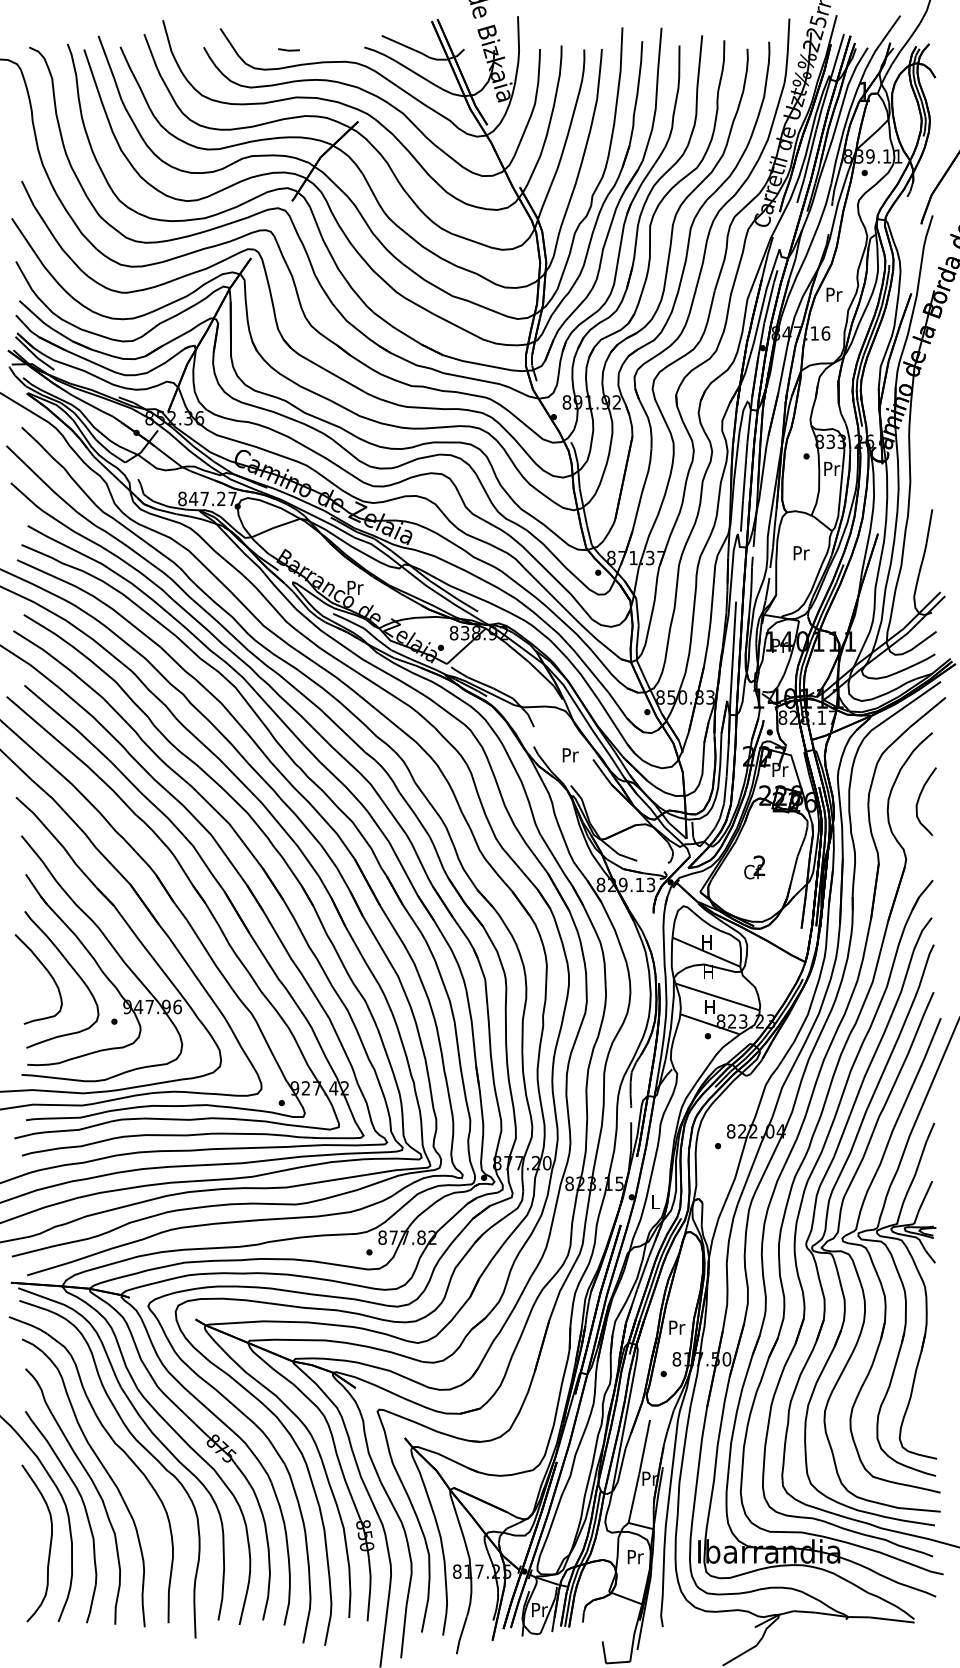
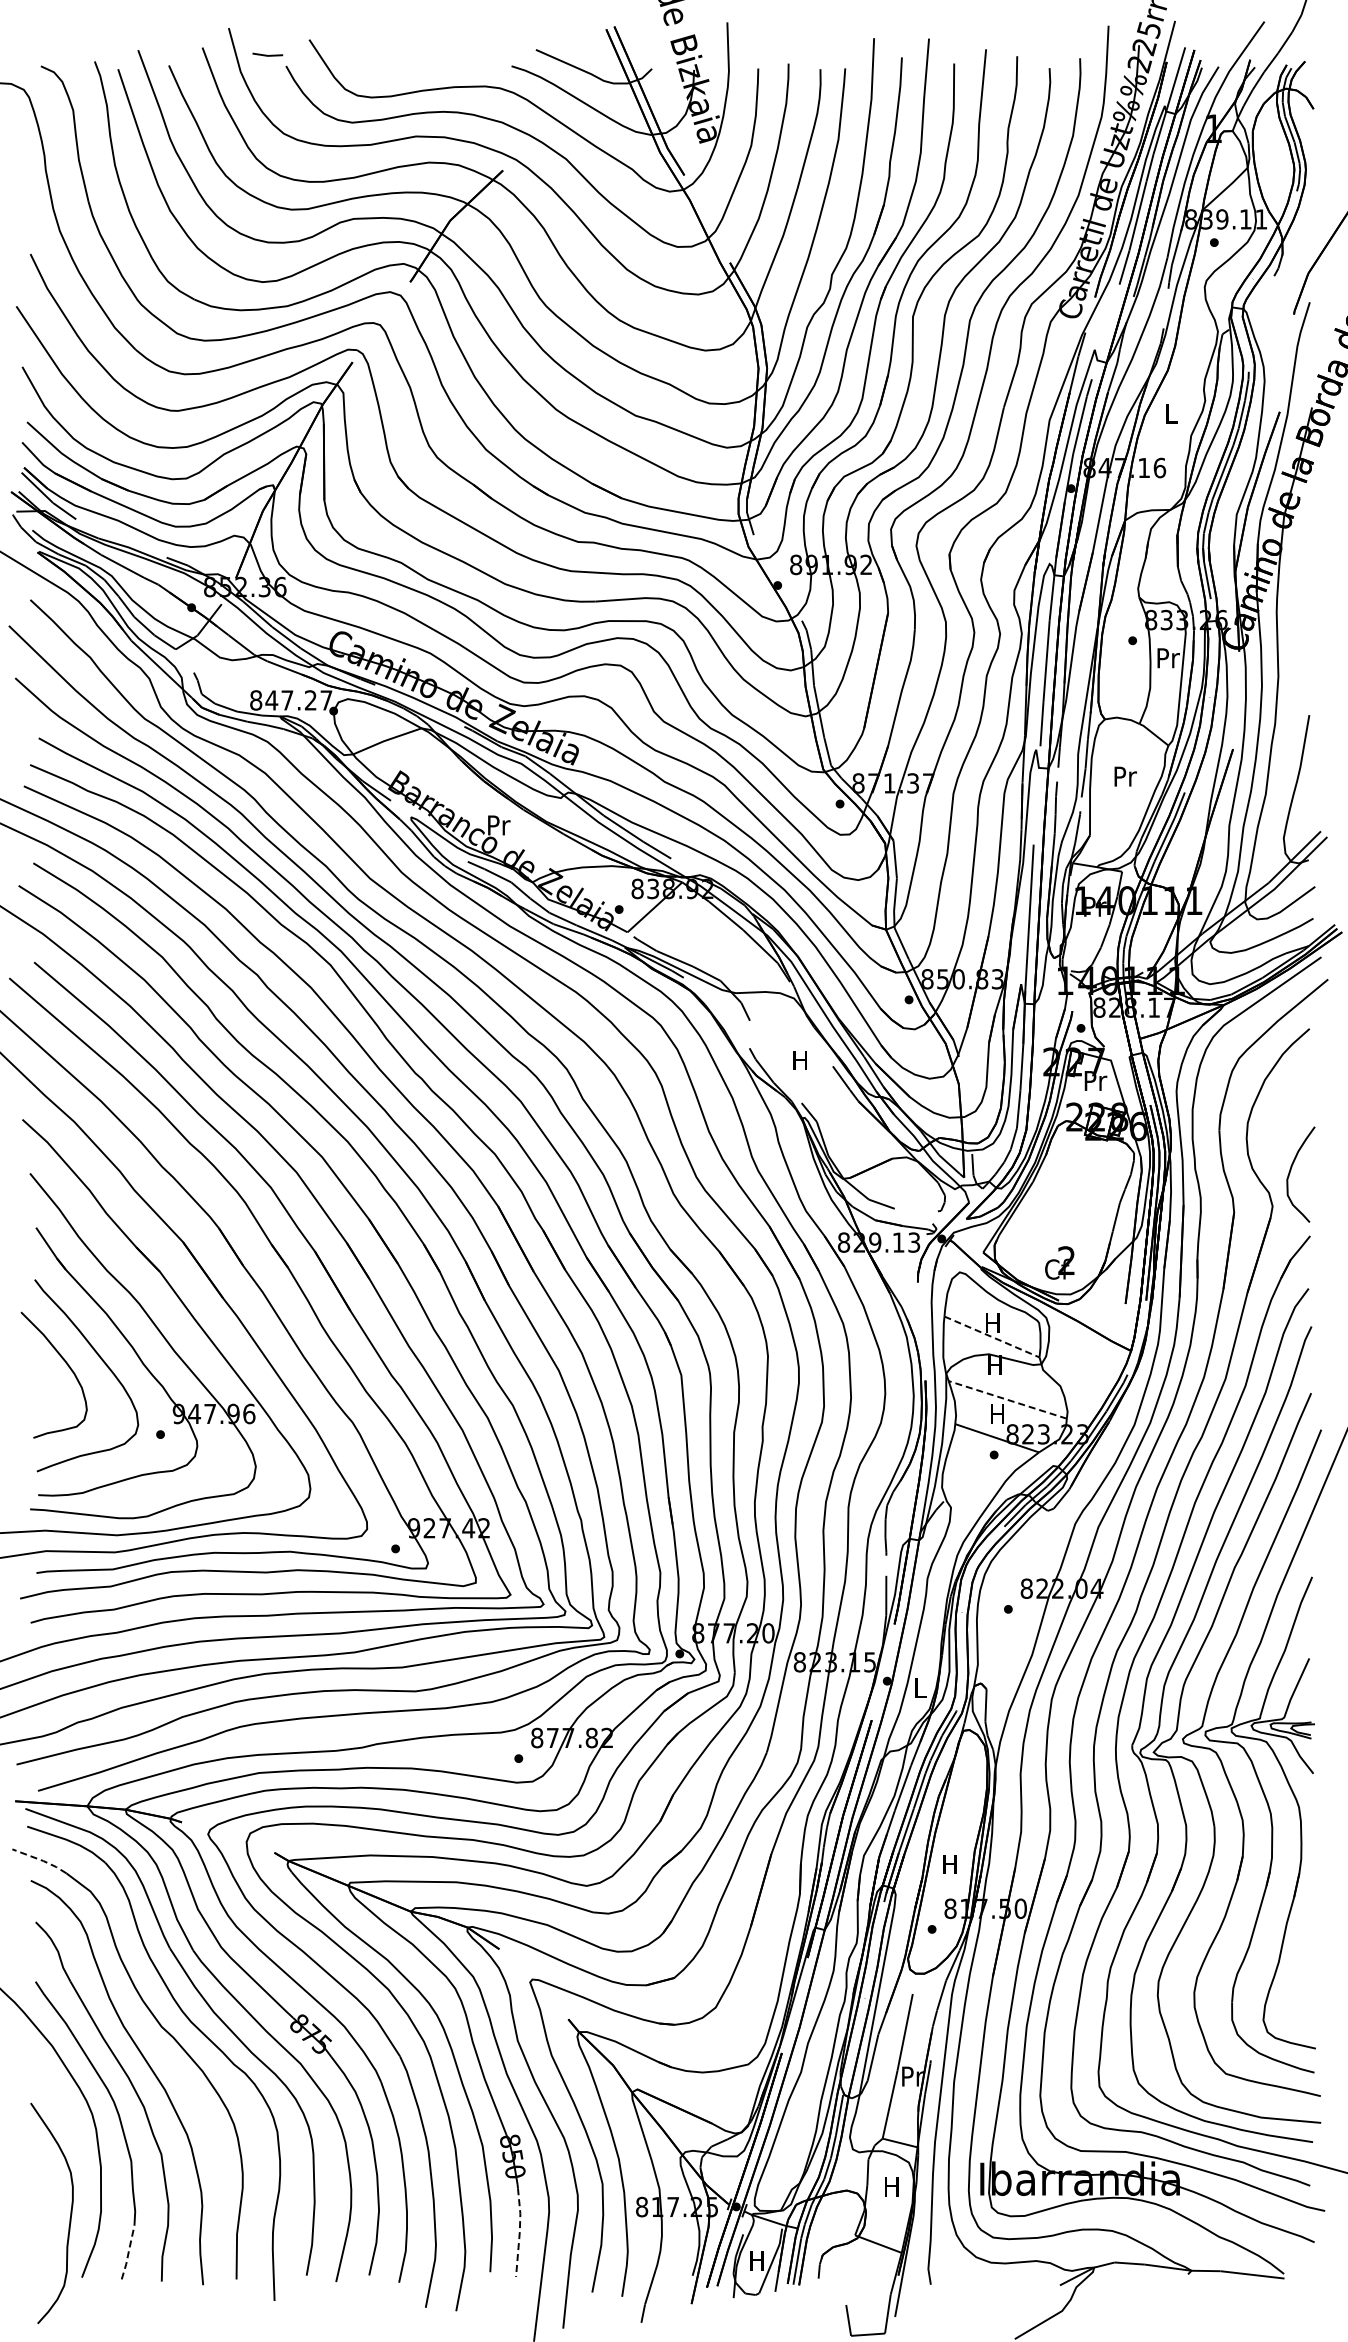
line: (288, 49) -> (267, 54), moved
text: (834, 294) -> (1171, 413), Pr -> L
text: (570, 755) -> (801, 1060), Pr -> H
curve: (919, 798) -> (1291, 1170), moved
text: (754, 867) -> (1059, 1262), moved
line: (706, 951) -> (992, 1336), solid -> dashed
line: (717, 996) -> (1007, 1399), solid -> dashed
line: (28, 1324) -> (40, 1860), solid -> dashed
text: (677, 1327) -> (951, 1864), Pr -> H
curve: (49, 1547) -> (69, 2218), moved
text: (635, 1557) -> (892, 2186), Pr -> H
line: (369, 1589) -> (519, 2231), solid -> dashed
line: (91, 1604) -> (128, 2252), solid -> dashed
text: (540, 1609) -> (758, 2260), Pr -> H

